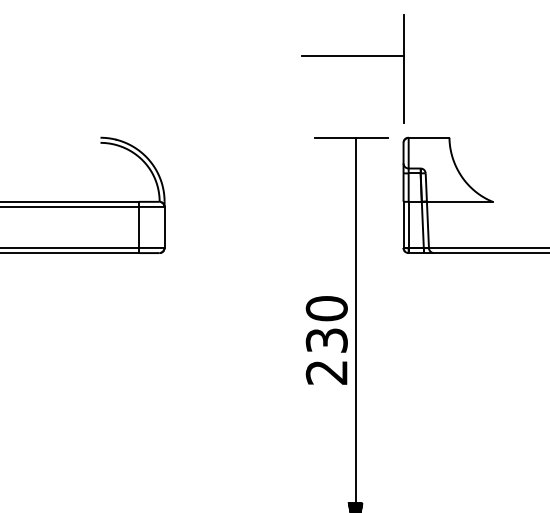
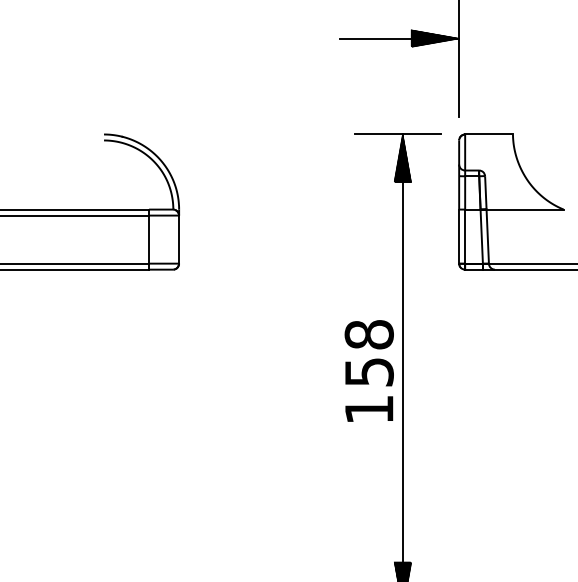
hatch: (382, 55) -> (434, 38), added
hatch: (355, 157) -> (402, 157), added
text: (326, 340) -> (368, 372), 230 -> 158

